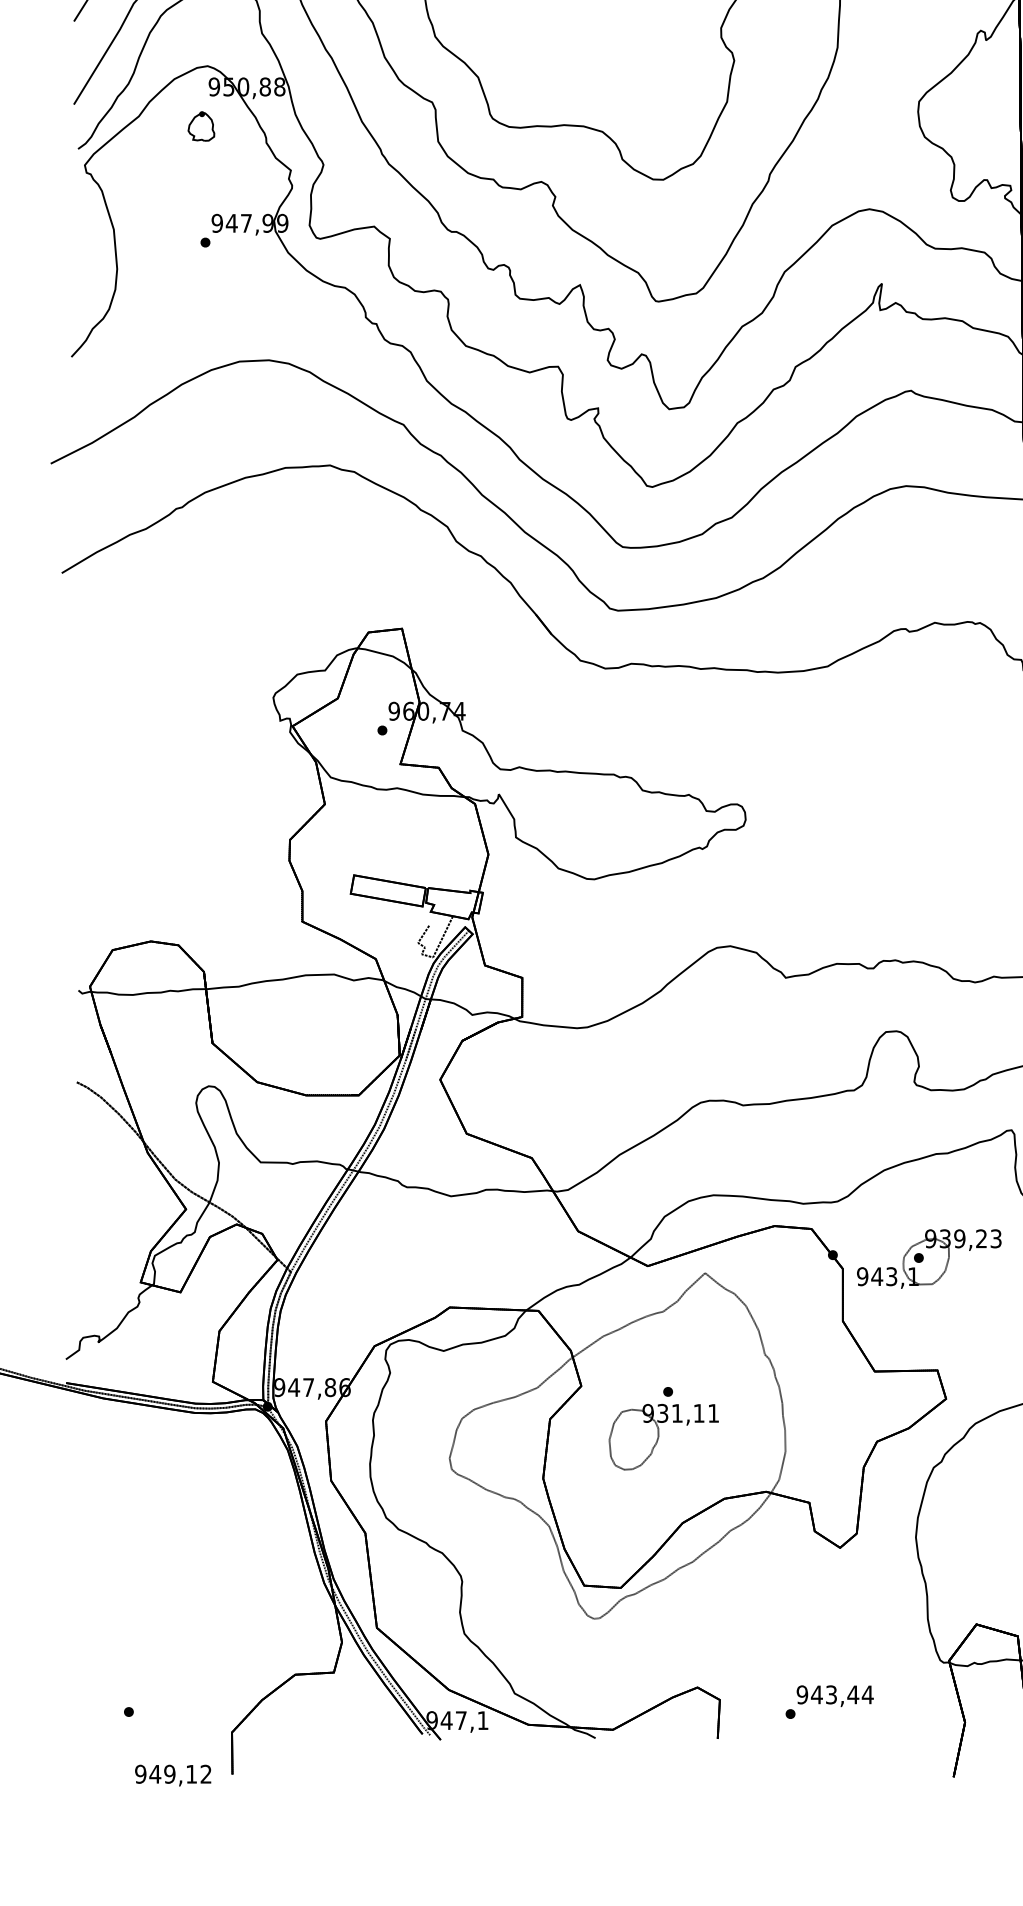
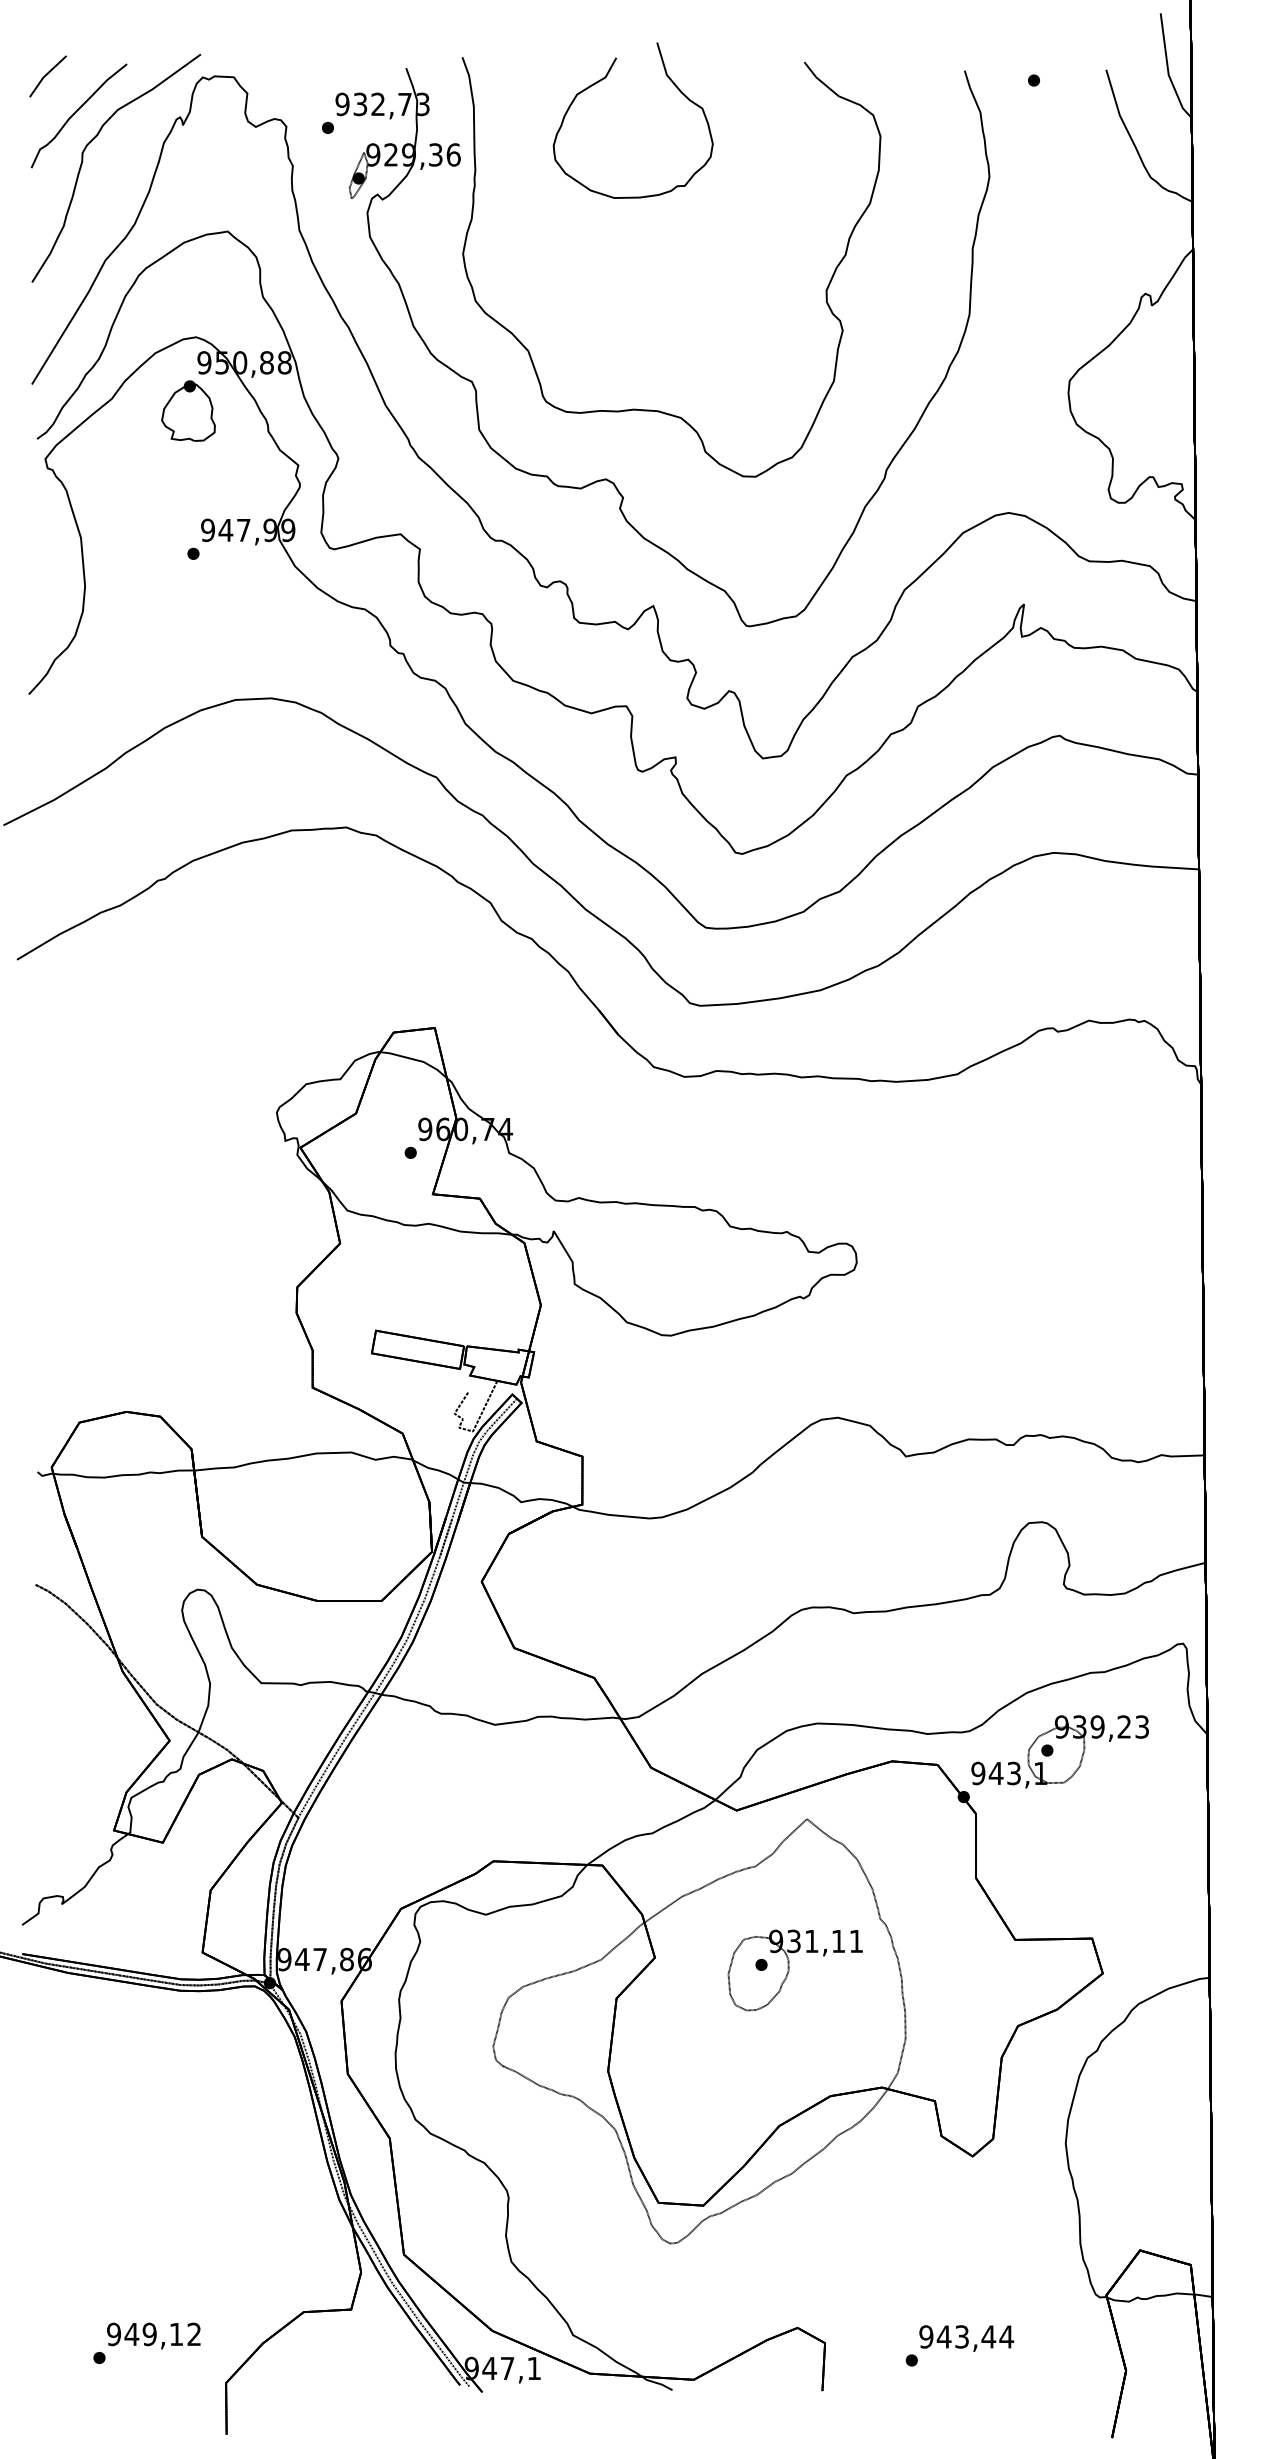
part: (201, 125) -> (188, 410), size x1.67
part: (928, 1258) -> (1059, 1751), moved
part: (663, 1437) -> (794, 1970), moved
text: (172, 1775) -> (153, 2335), moved

